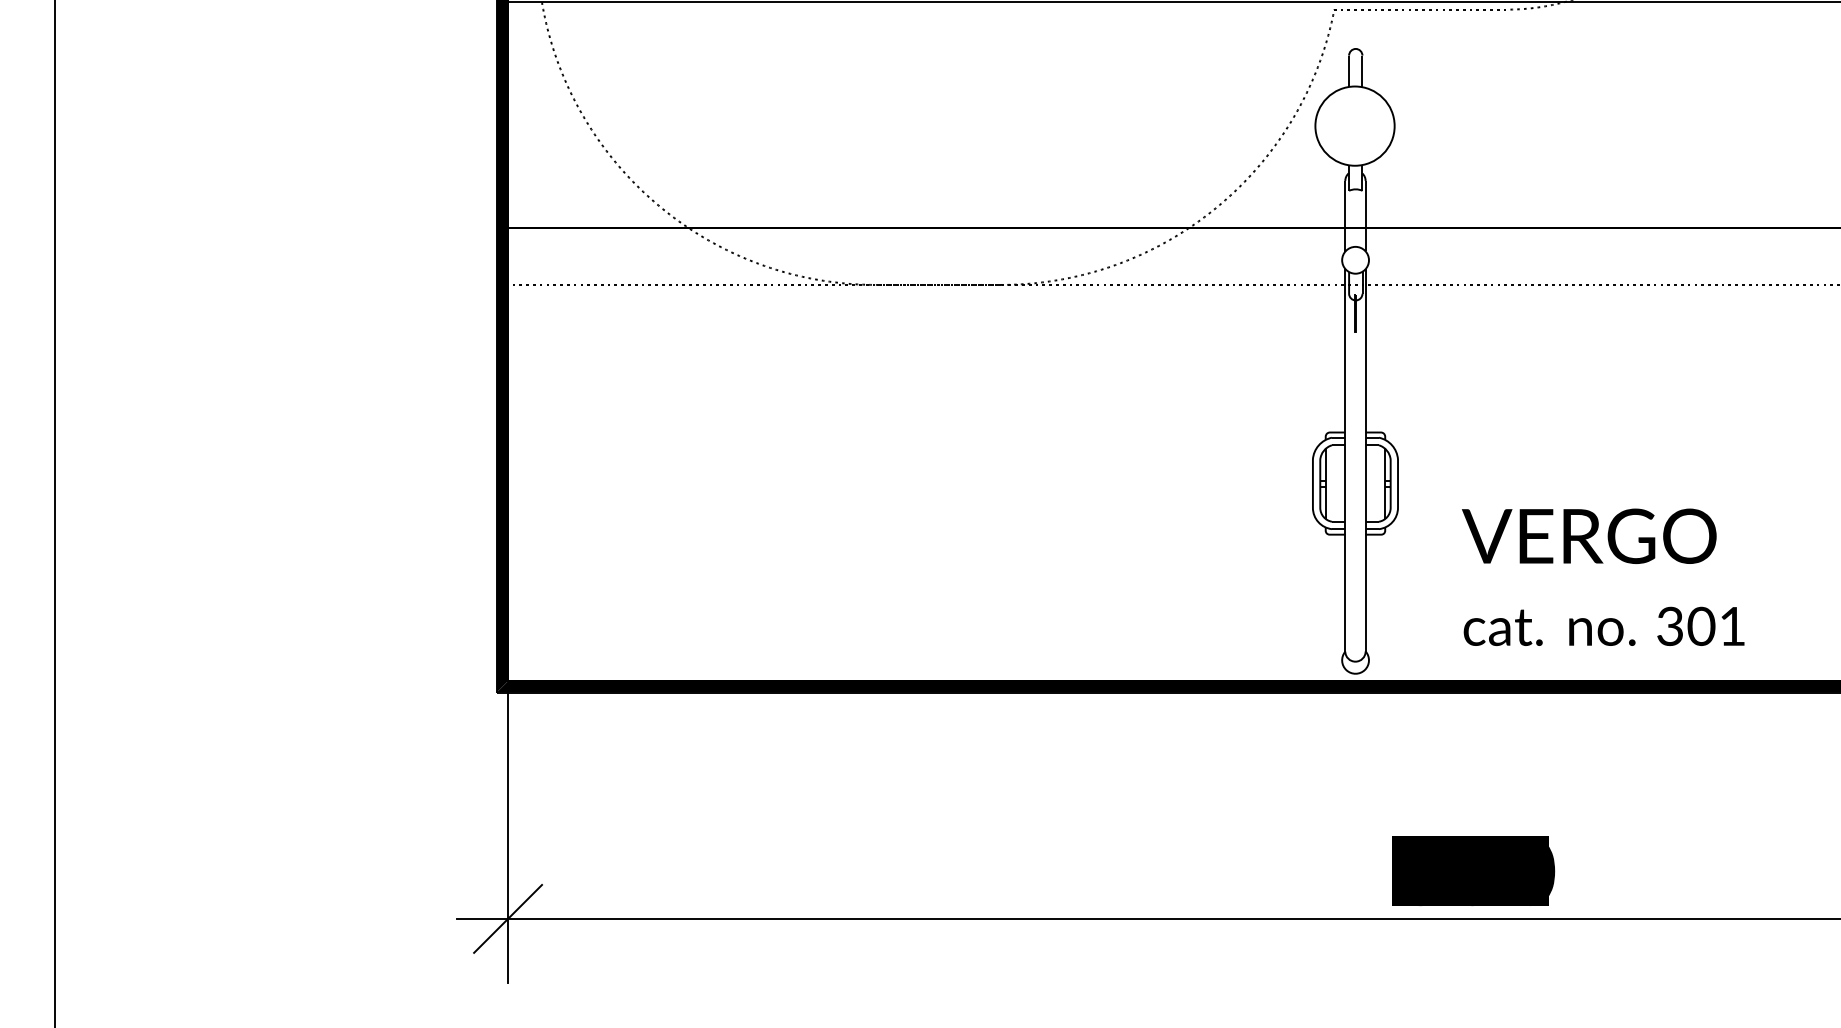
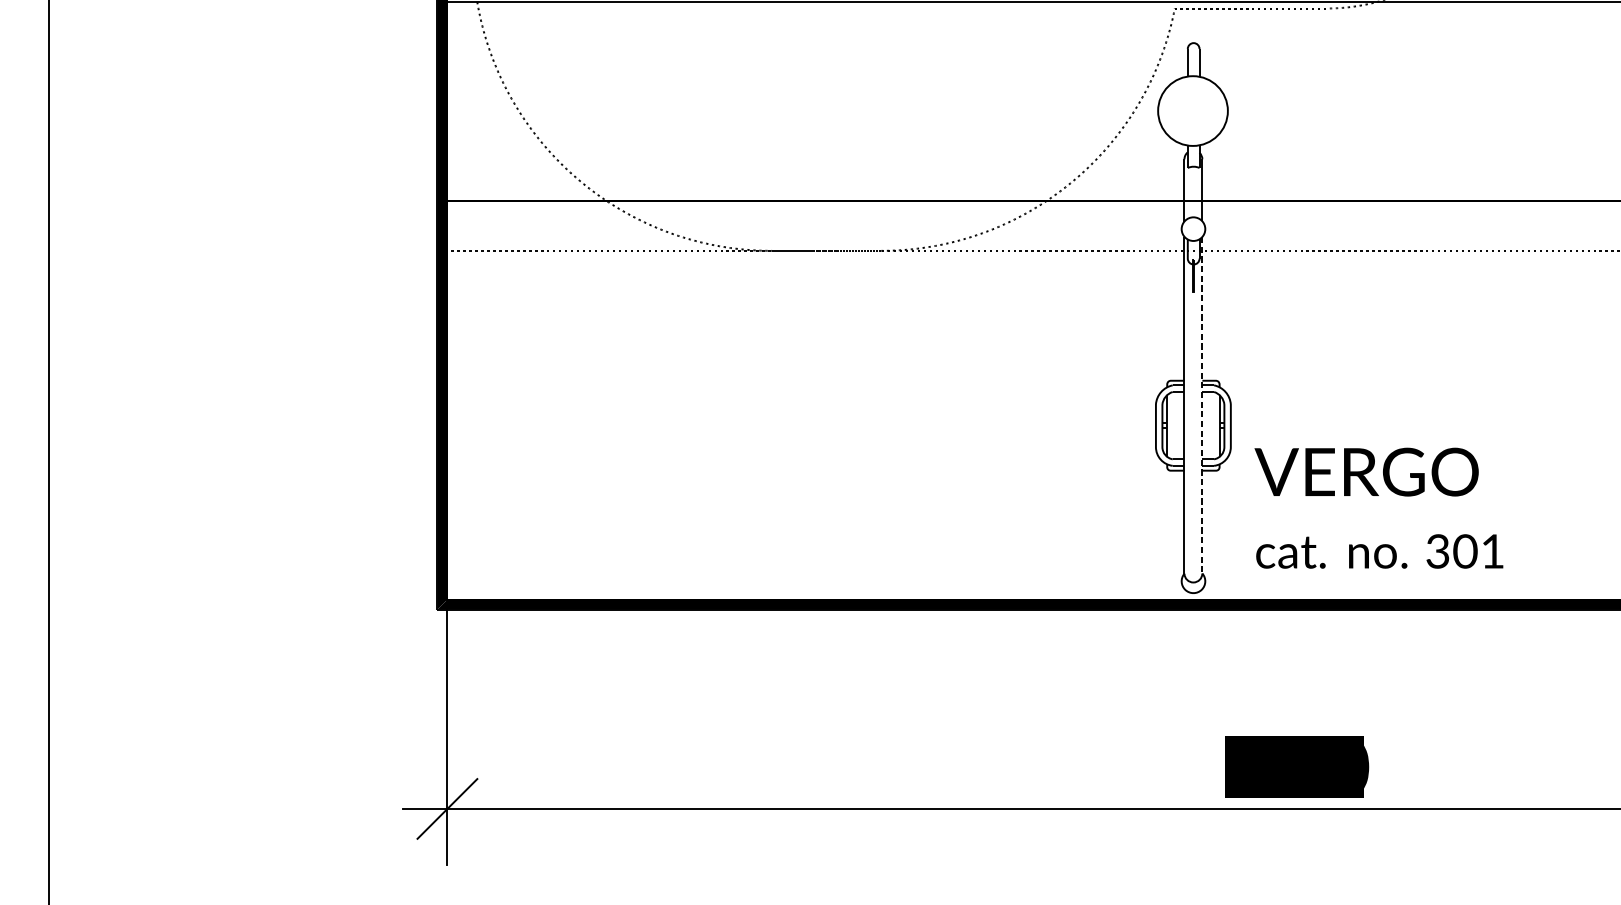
line: (1365, 460) -> (1202, 405), solid -> dashed
text: (1603, 576) -> (1379, 507), moved

